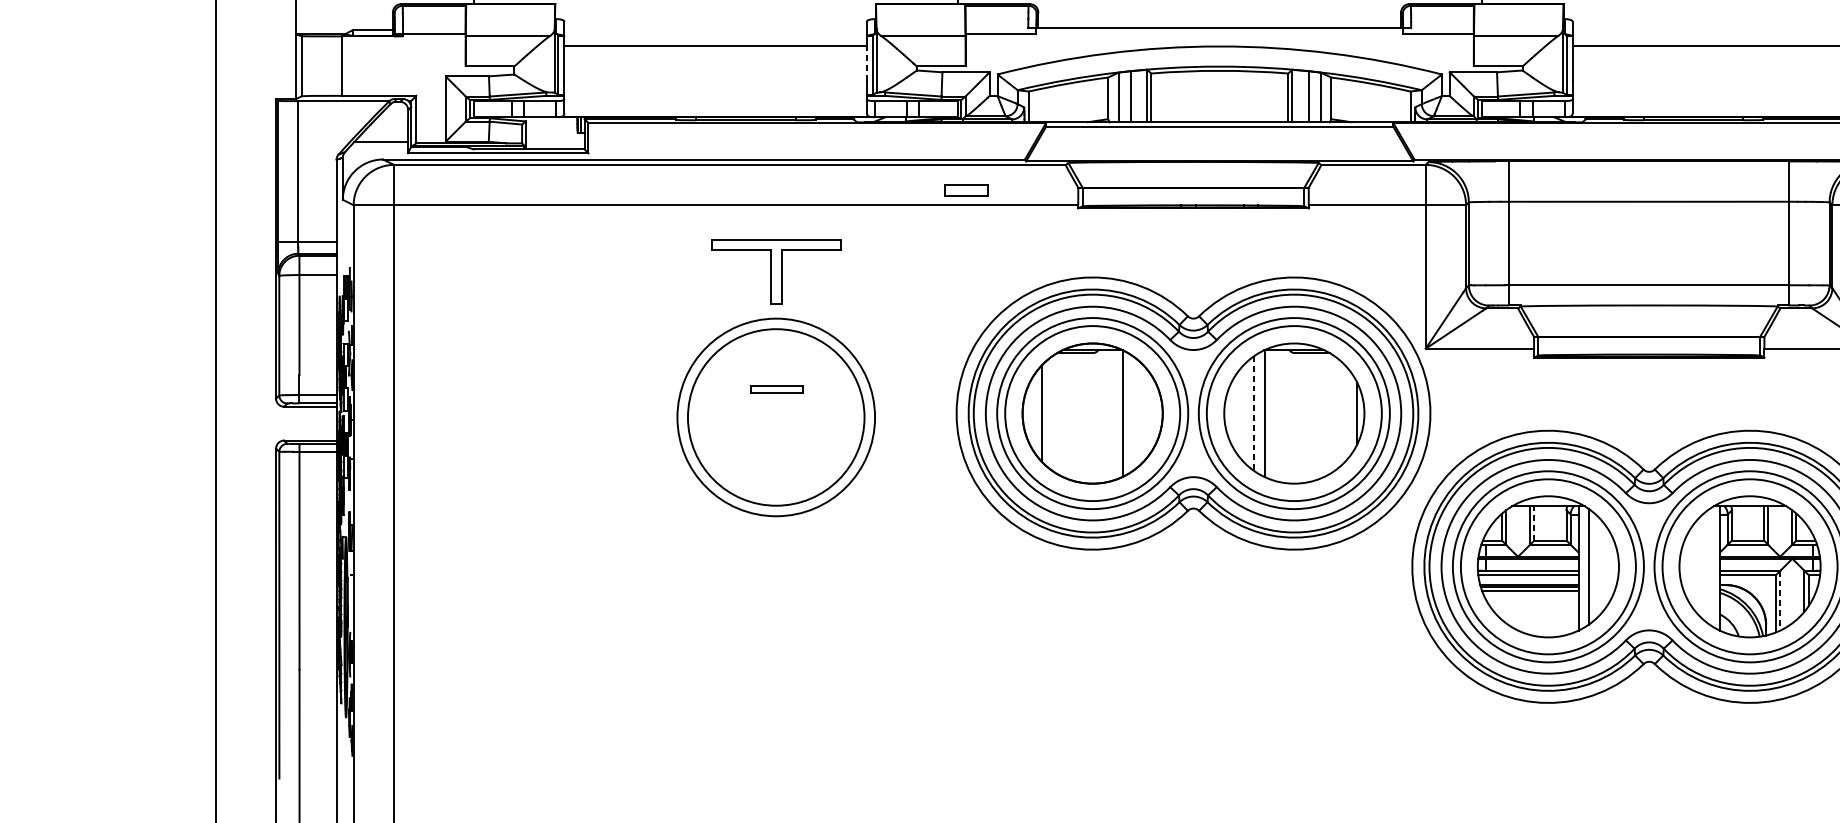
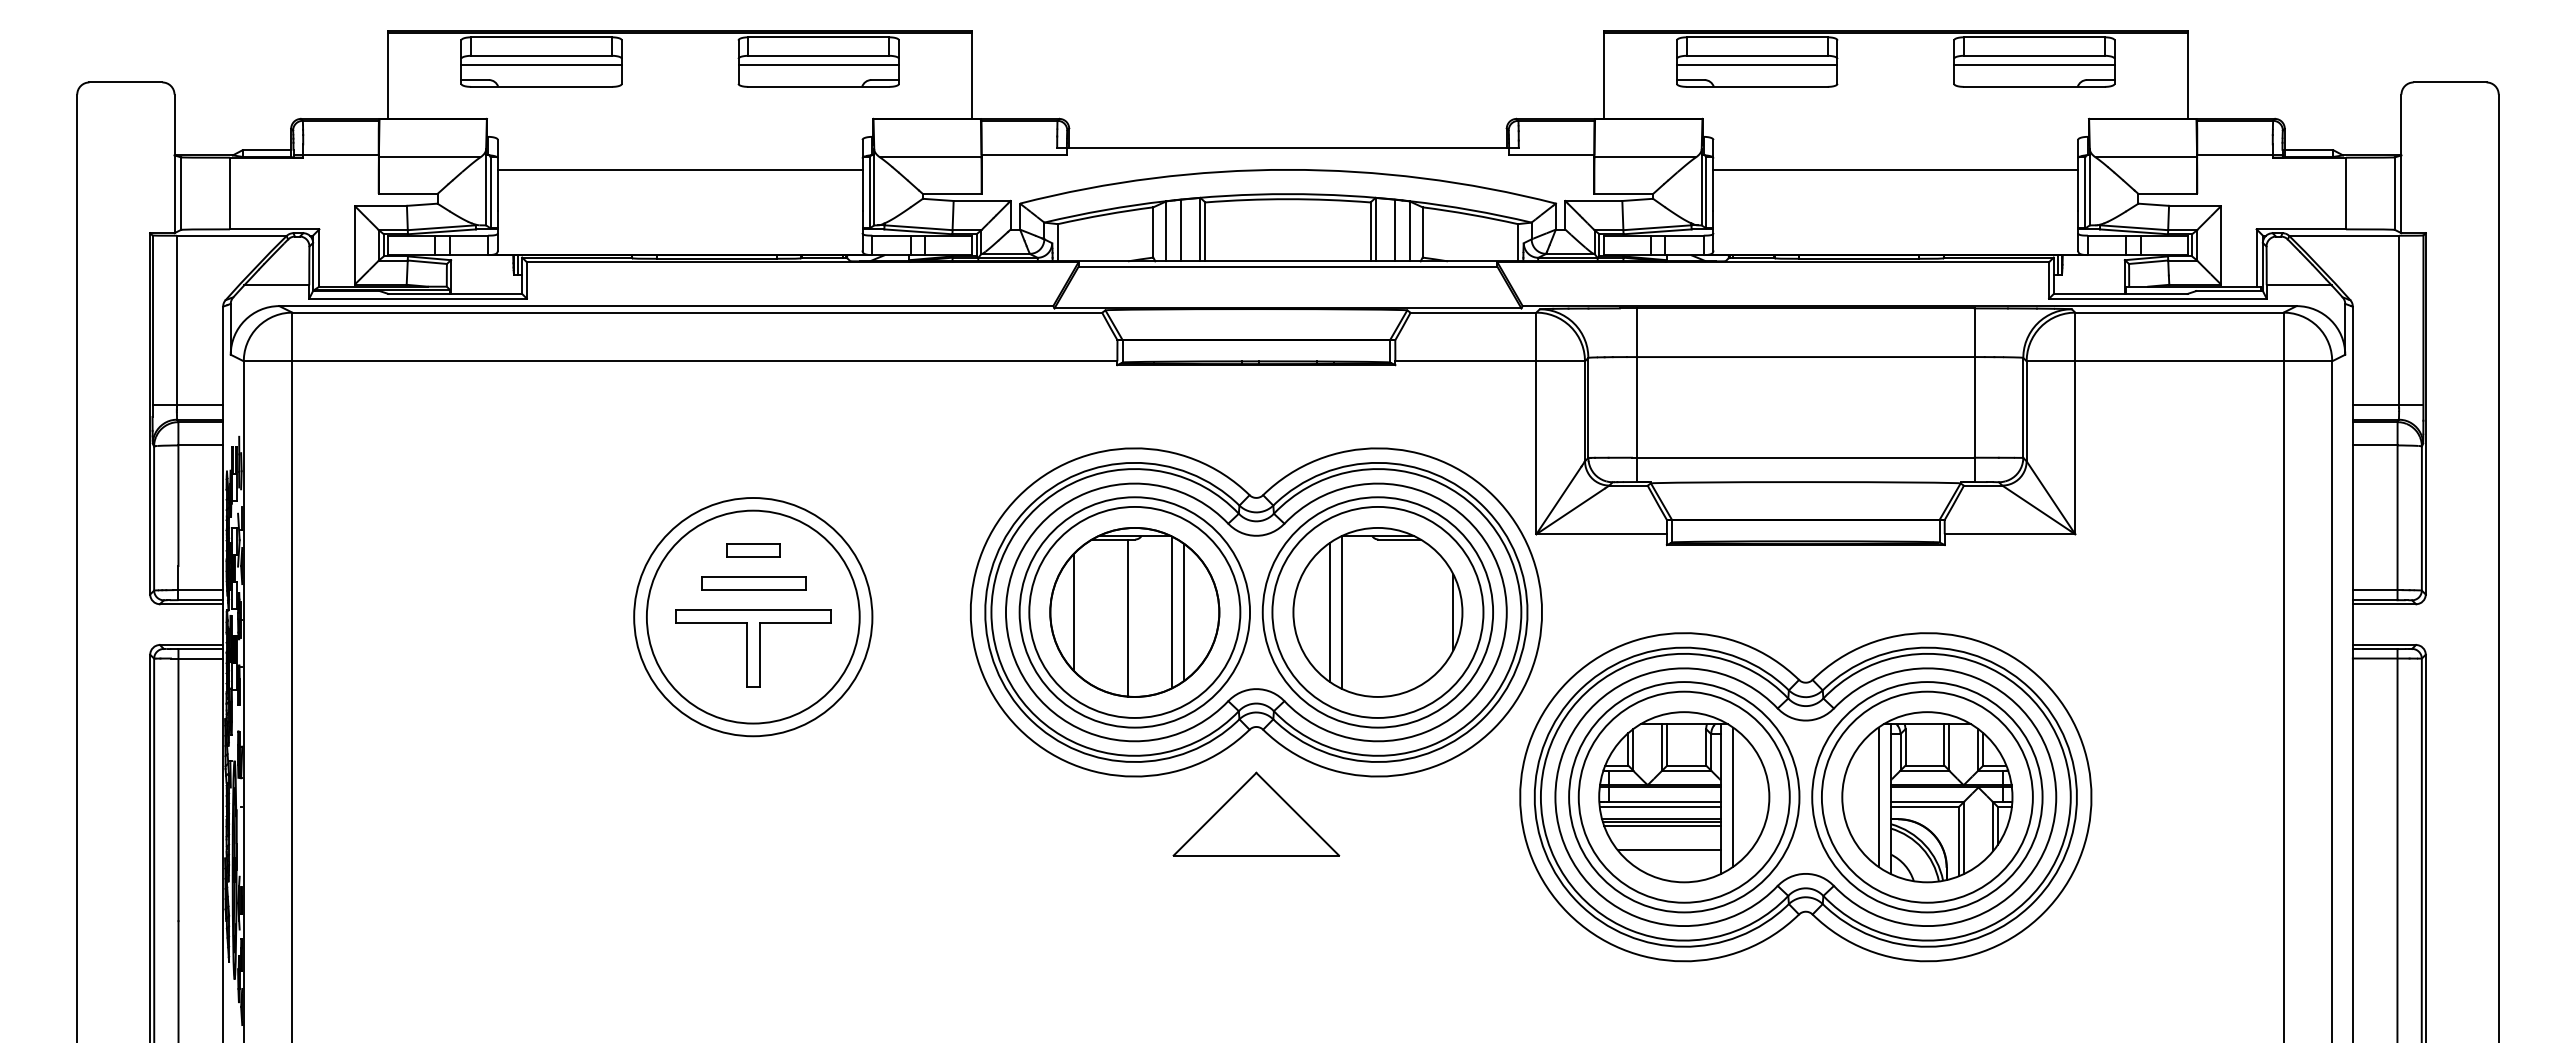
line: (866, 63) -> (862, 190), dashed -> solid
part: (966, 190) -> (753, 550), moved
part: (776, 271) -> (753, 648), moved
part: (776, 389) -> (753, 583), size x1.67
line: (1133, 413) -> (1183, 612), added
line: (1254, 413) -> (1329, 612), dashed -> solid
line: (1086, 417) -> (1127, 617), added
line: (1534, 523) -> (1667, 744), dashed -> solid
line: (1709, 566) -> (1878, 796), added
part: (1193, 580) -> (1256, 813), added
line: (1780, 600) -> (1964, 837), dashed -> solid
line: (1535, 611) -> (1668, 850), added

